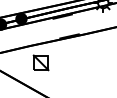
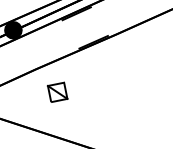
part: (40, 62) -> (56, 92), size x0.71

